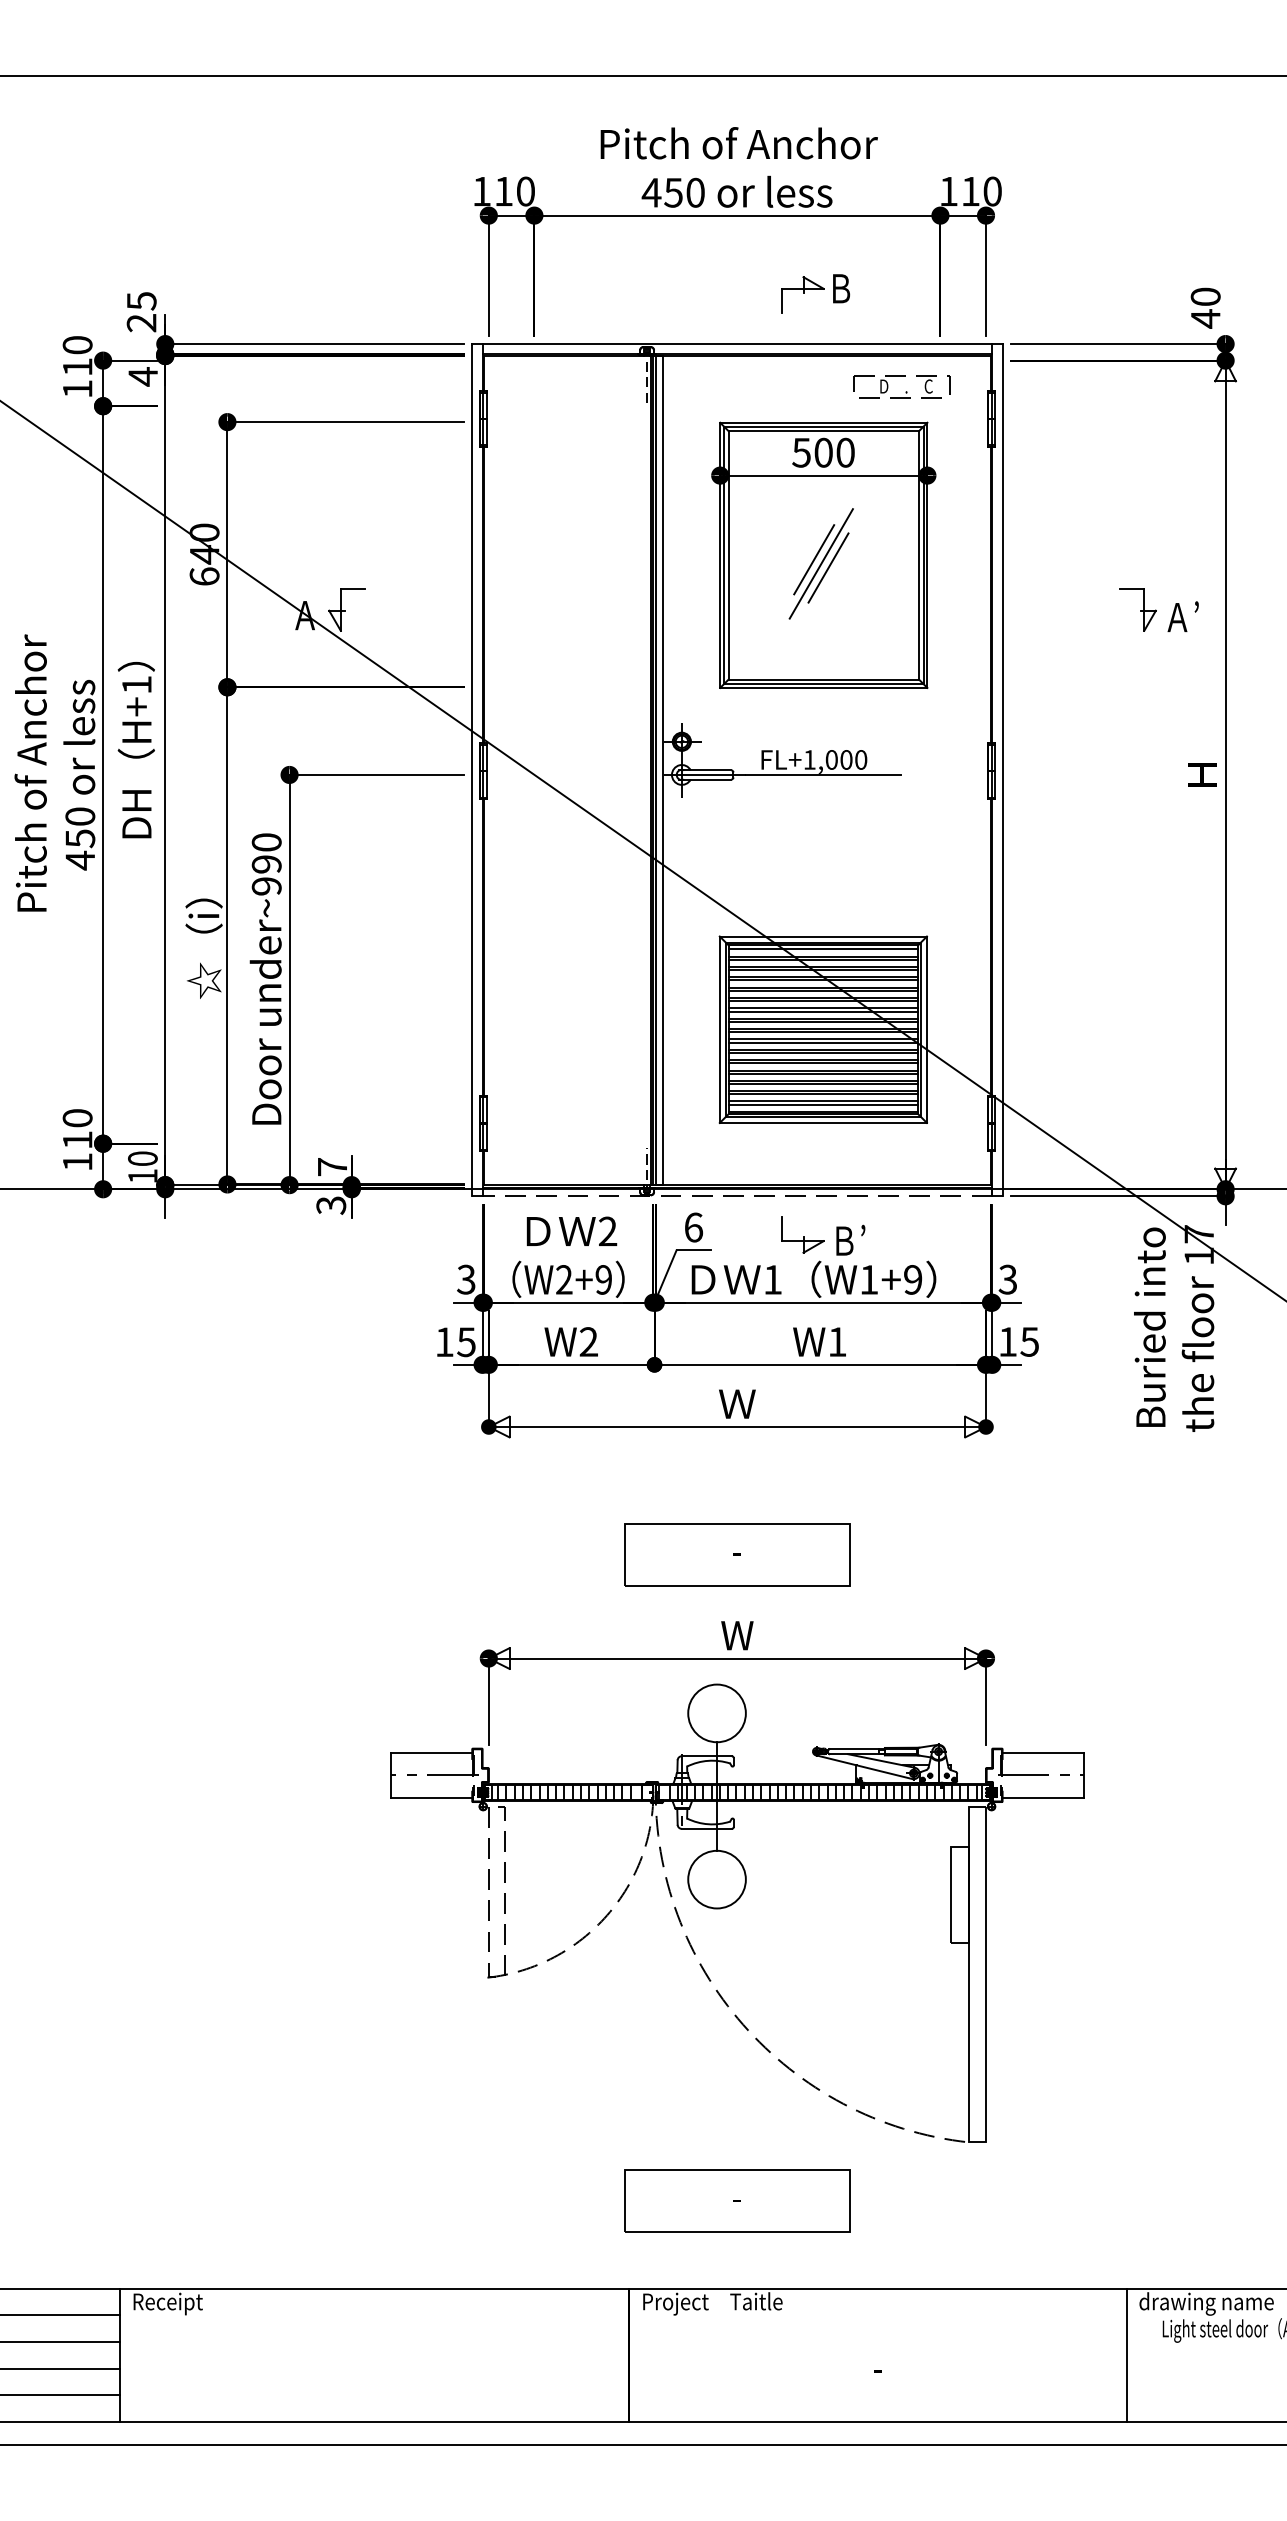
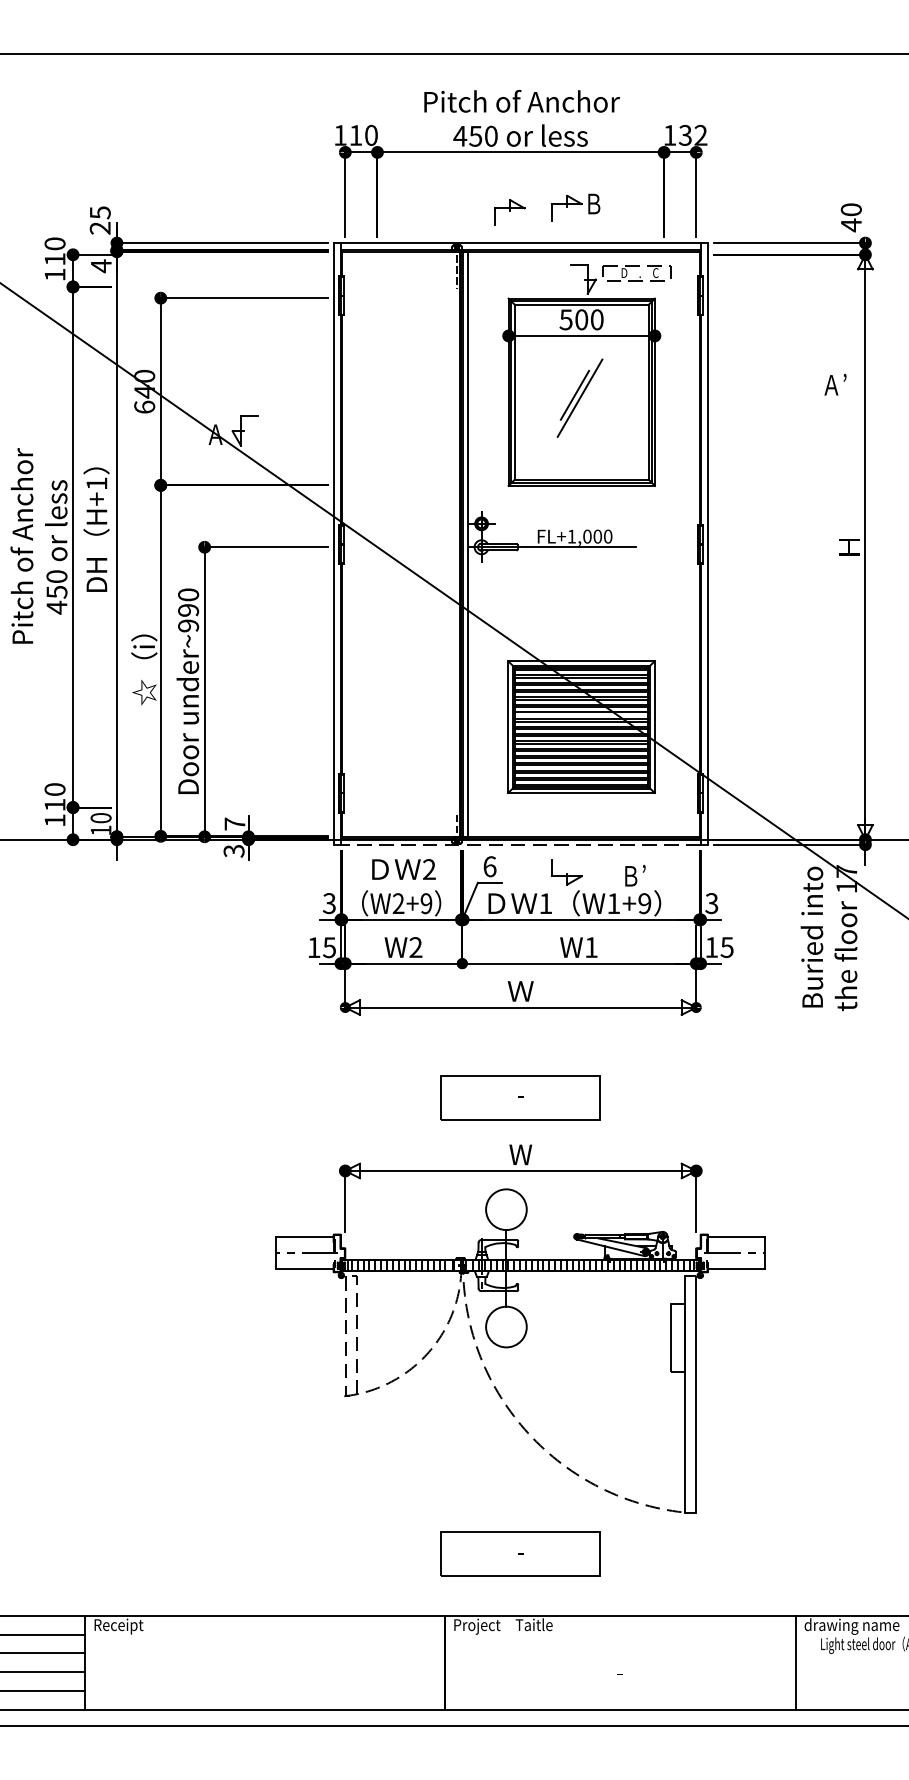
text: (981, 191) -> (693, 135), 110 -> 132
part: (721, 300) -> (509, 212), added
line: (828, 567) -> (585, 400), removed
part: (1137, 609) -> (582, 278), moved
text: (1182, 616) -> (834, 384), moved
line: (823, 1011) -> (581, 714), removed
text: (850, 1239) -> (635, 875), moved

